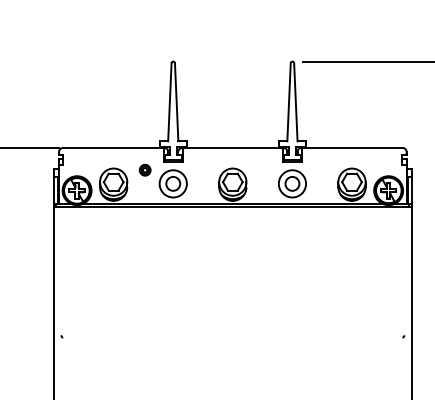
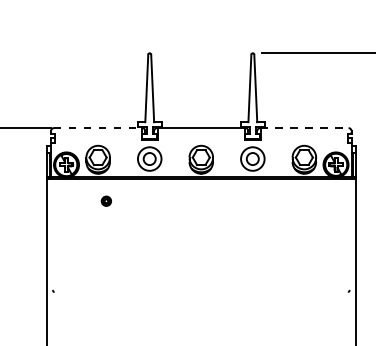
line: (114, 148) -> (98, 128), solid -> dashed
line: (352, 148) -> (304, 128), solid -> dashed
part: (144, 169) -> (105, 200), moved

